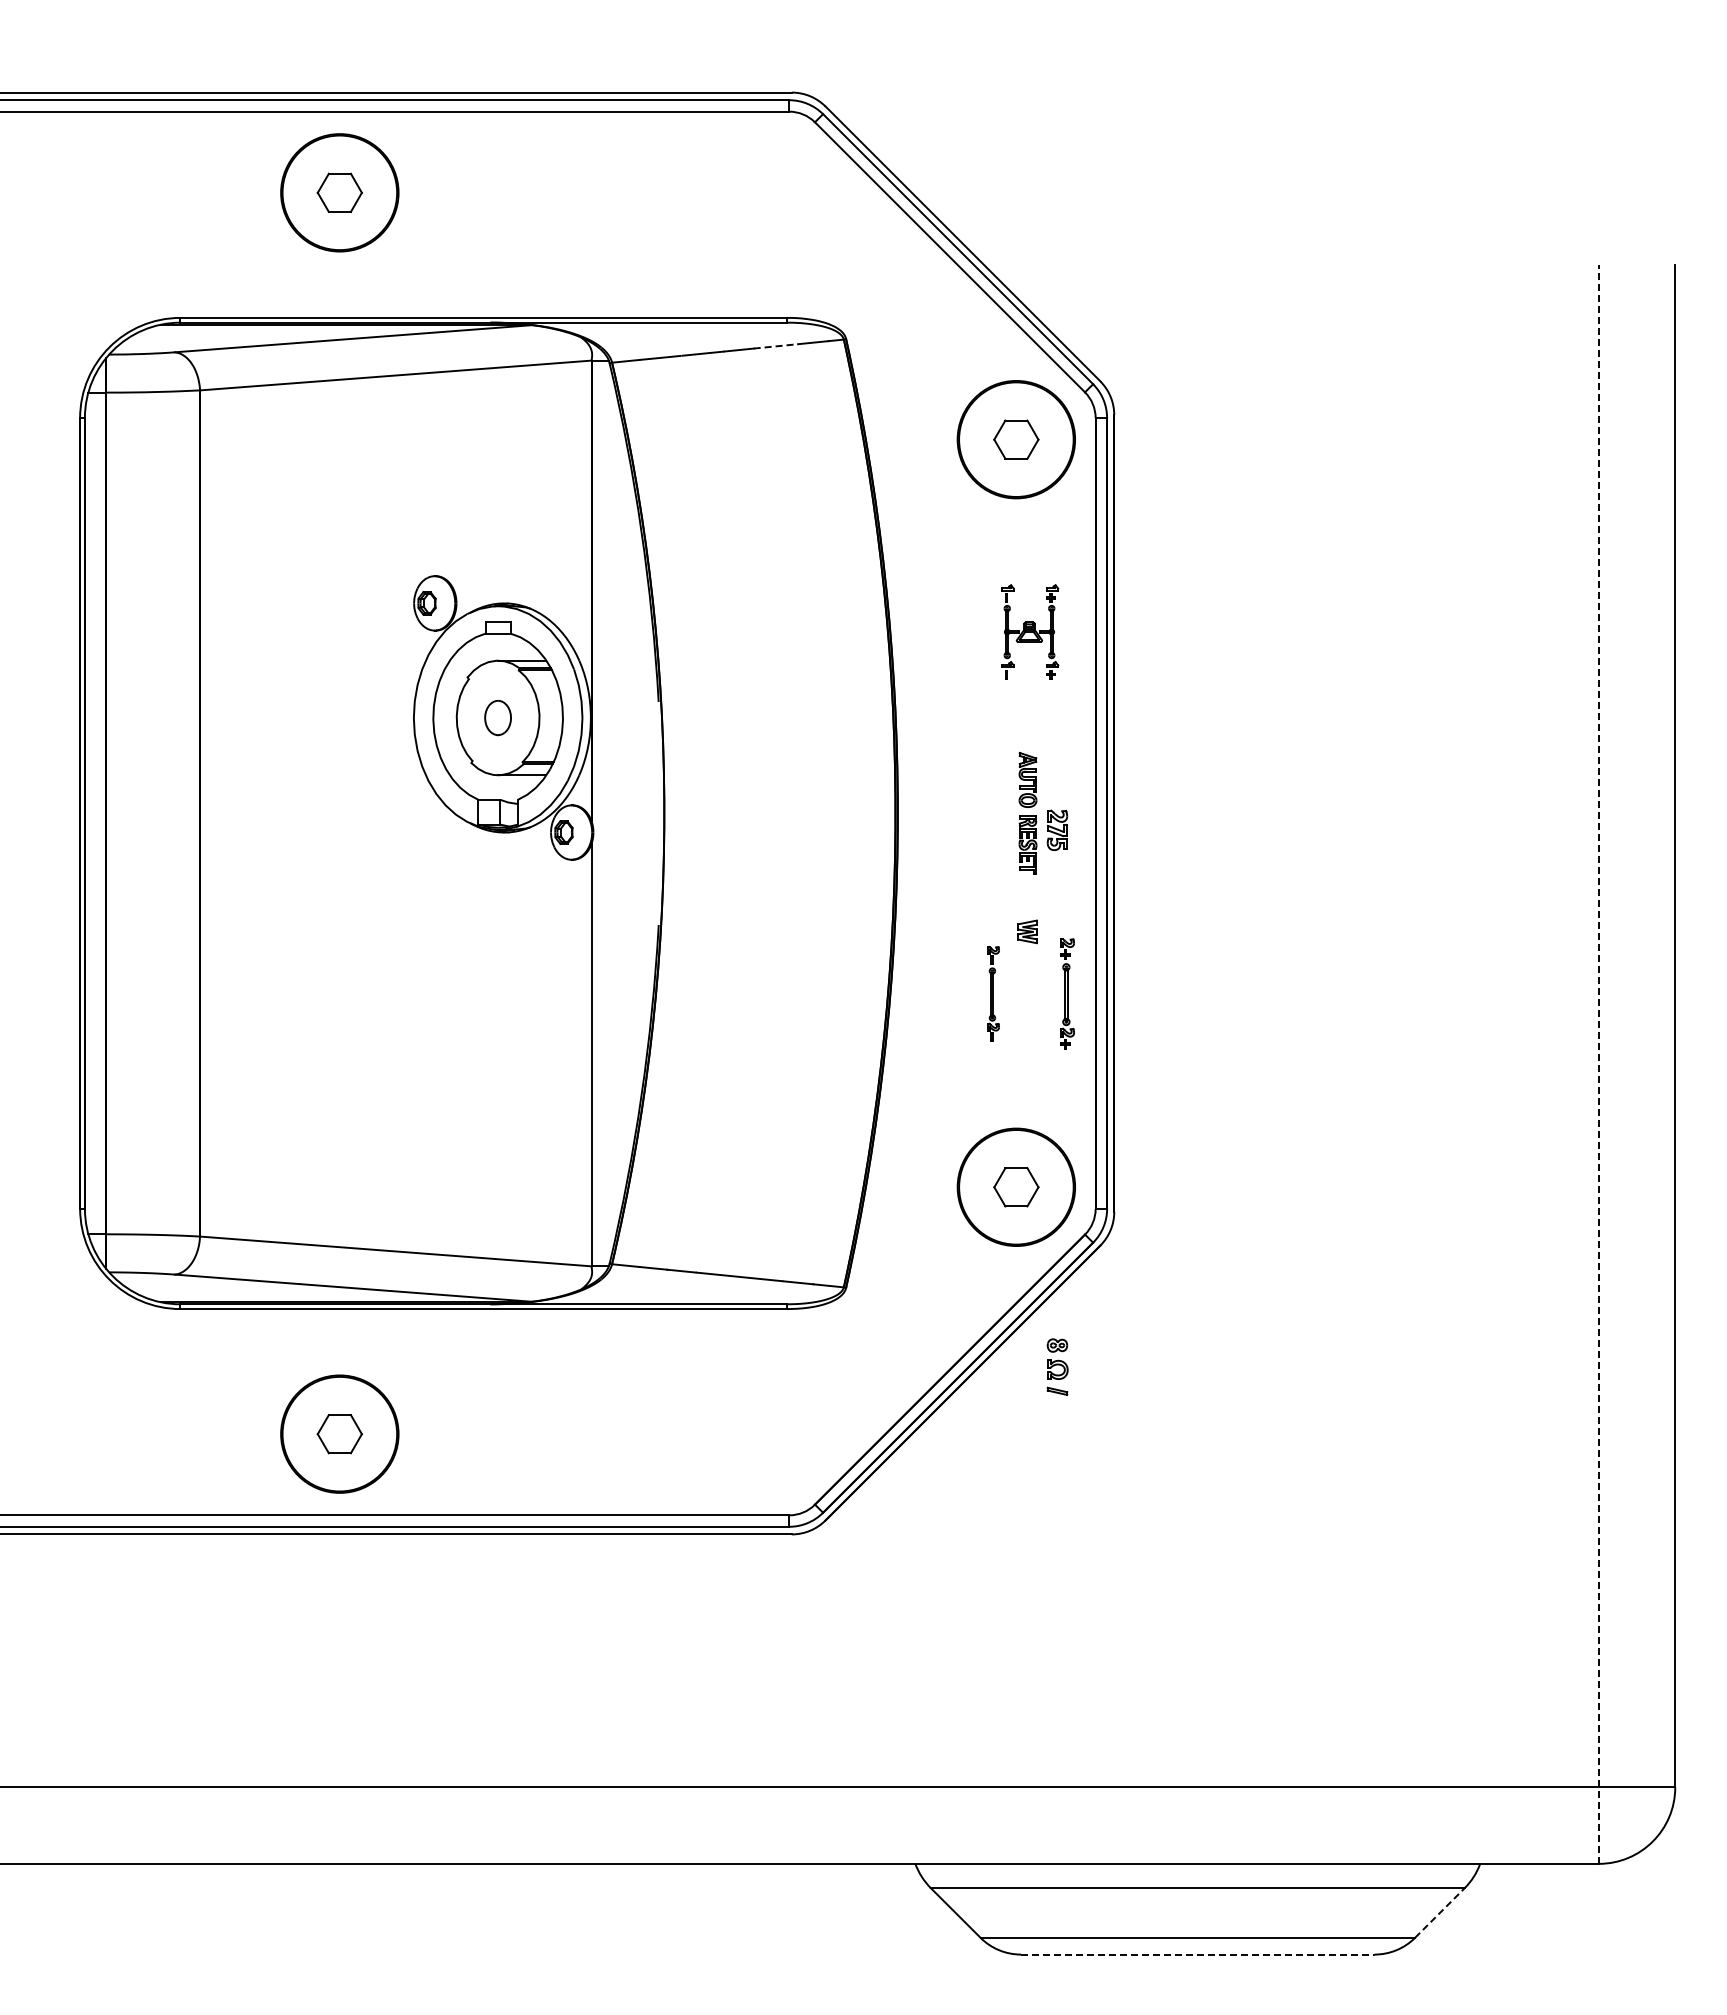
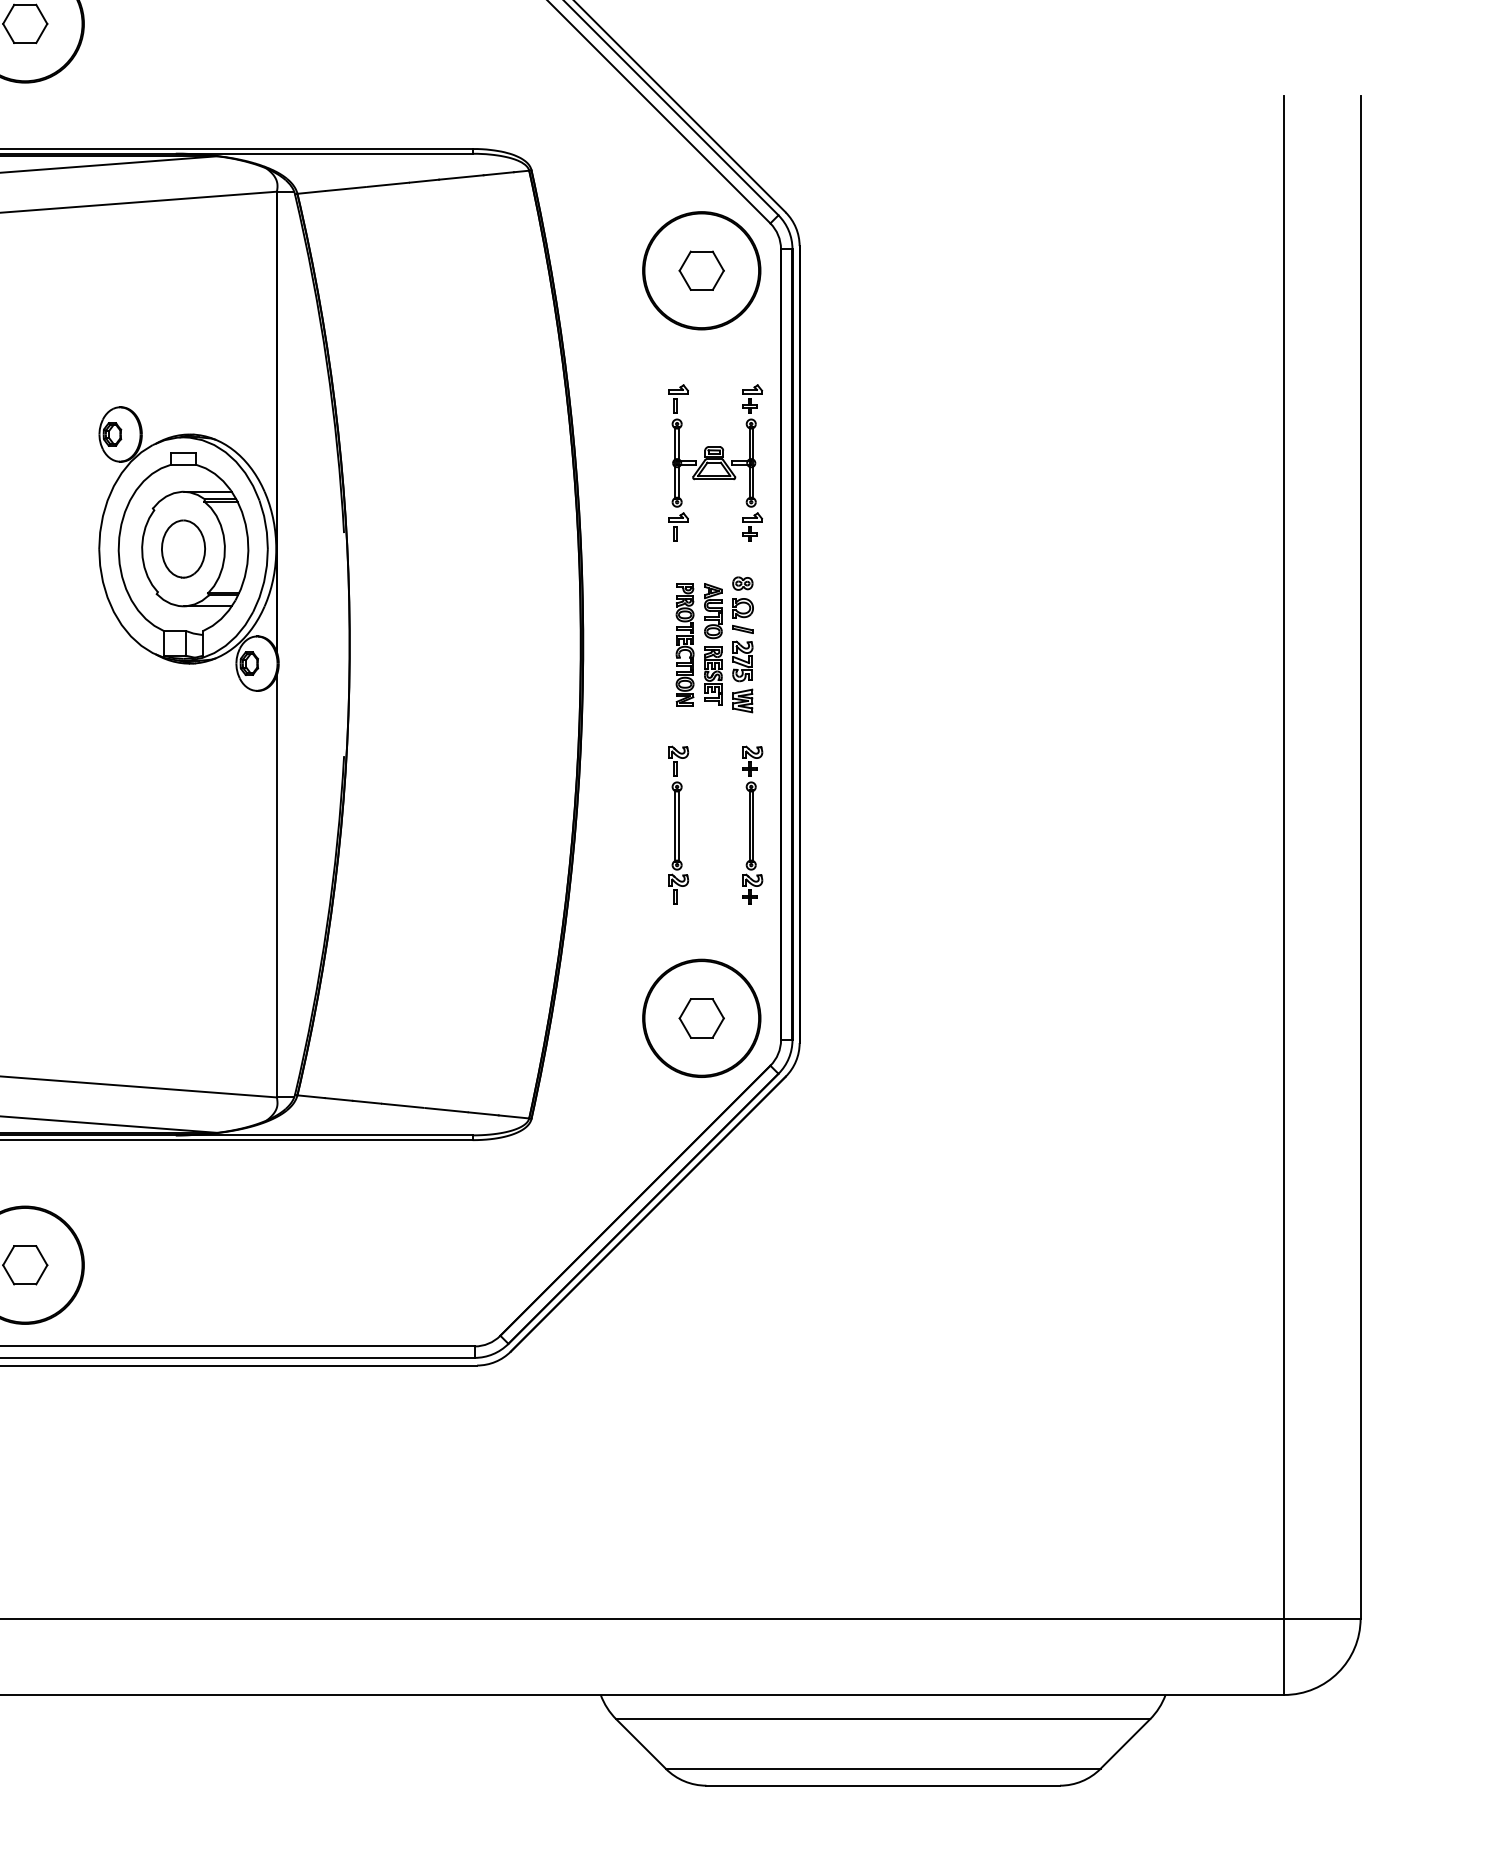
line: (776, 346) -> (461, 177), dashed -> solid
part: (1030, 631) -> (715, 462), size x1.67
part: (497, 717) -> (182, 548), size x1.67
part: (999, 812) -> (684, 643), added
part: (1027, 931) -> (742, 700), moved
part: (993, 993) -> (678, 824), size x1.67
part: (1067, 993) -> (752, 824), size x1.43
line: (1598, 1064) -> (1283, 895), dashed -> solid
part: (1057, 1366) -> (742, 604), moved
line: (1440, 1912) -> (1125, 1743), dashed -> solid
line: (1197, 1954) -> (882, 1785), dashed -> solid

